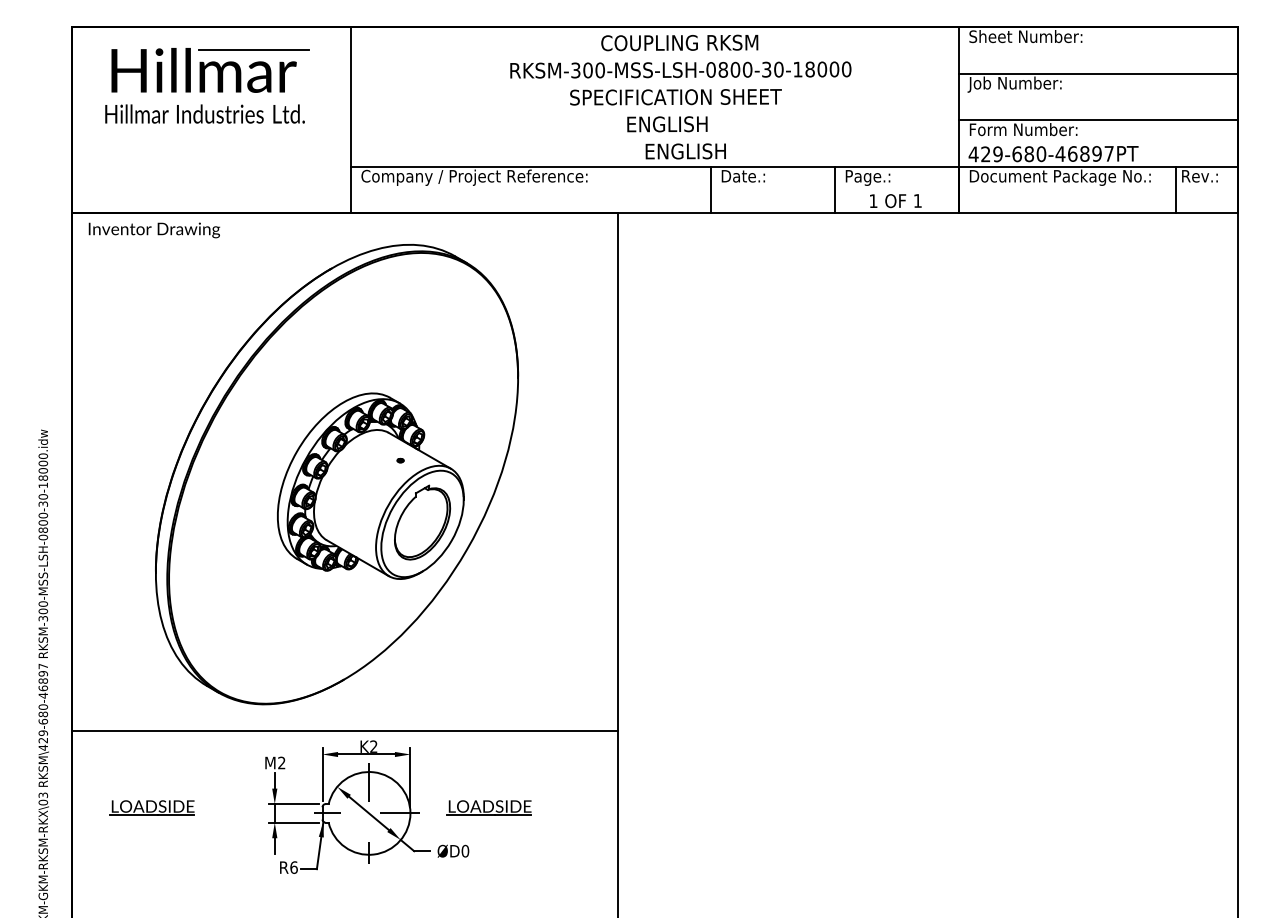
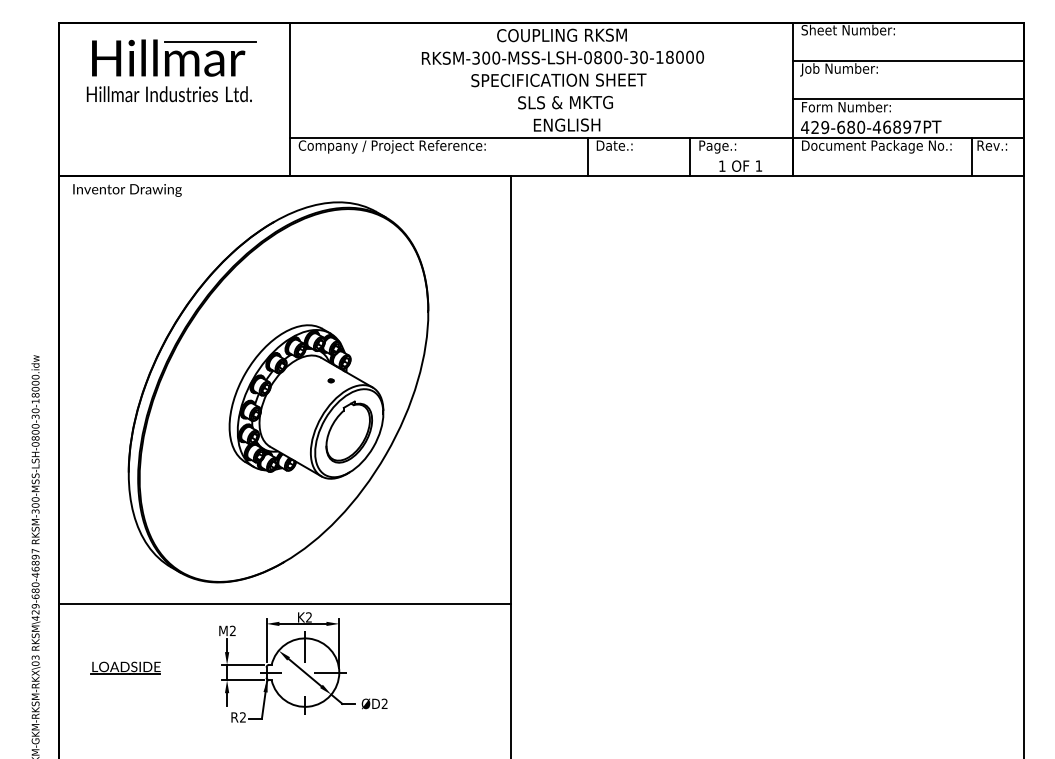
text: (683, 124) -> (565, 102), ENGLISH -> SLS & MKTG
part: (488, 807) -> (403, 667), removed
text: (465, 850) -> (384, 703), ØD0 -> ØD2
text: (293, 867) -> (242, 717), R6 -> R2

